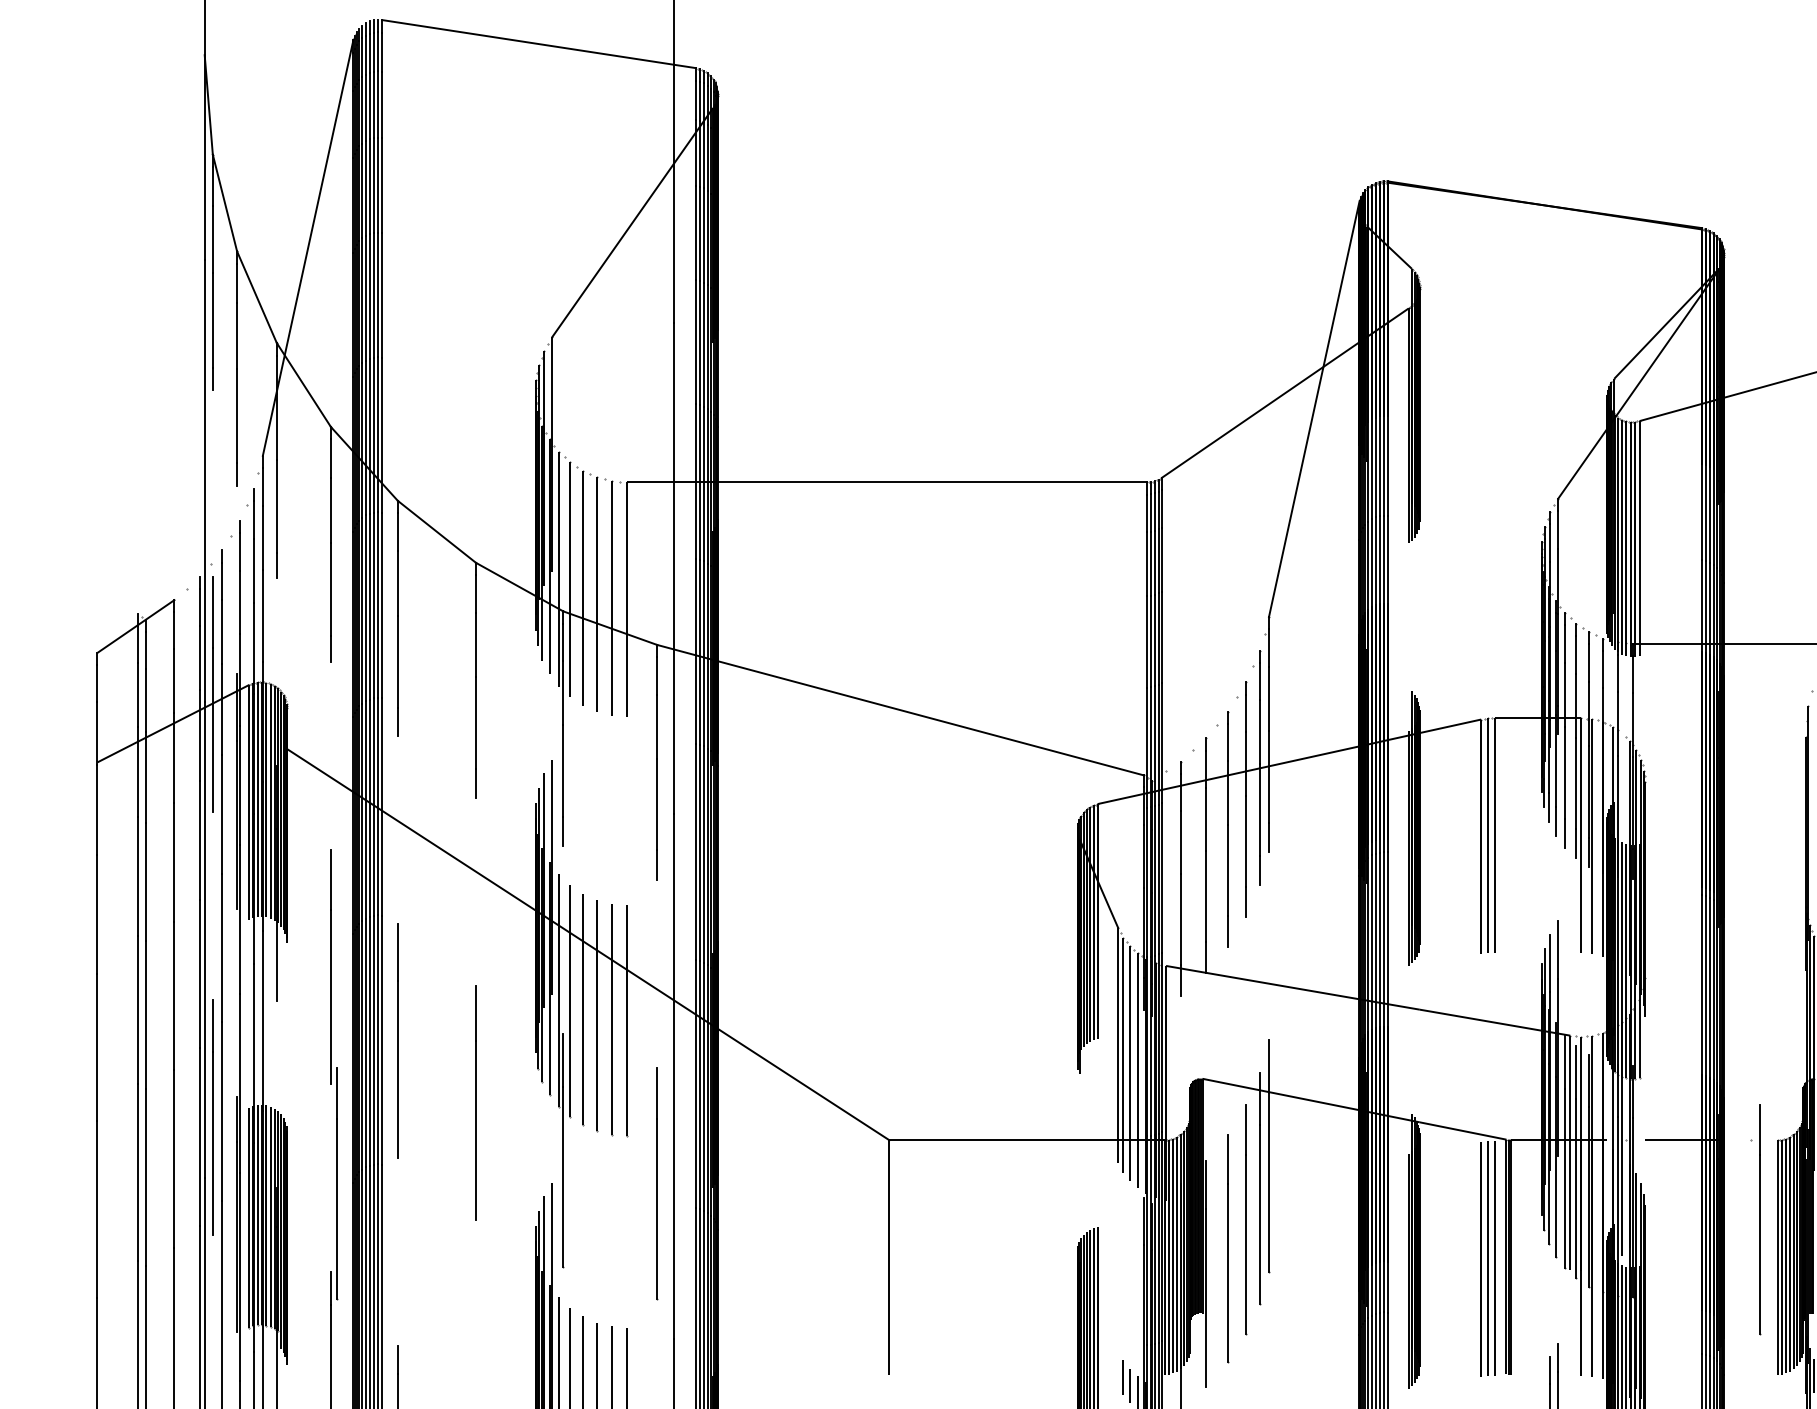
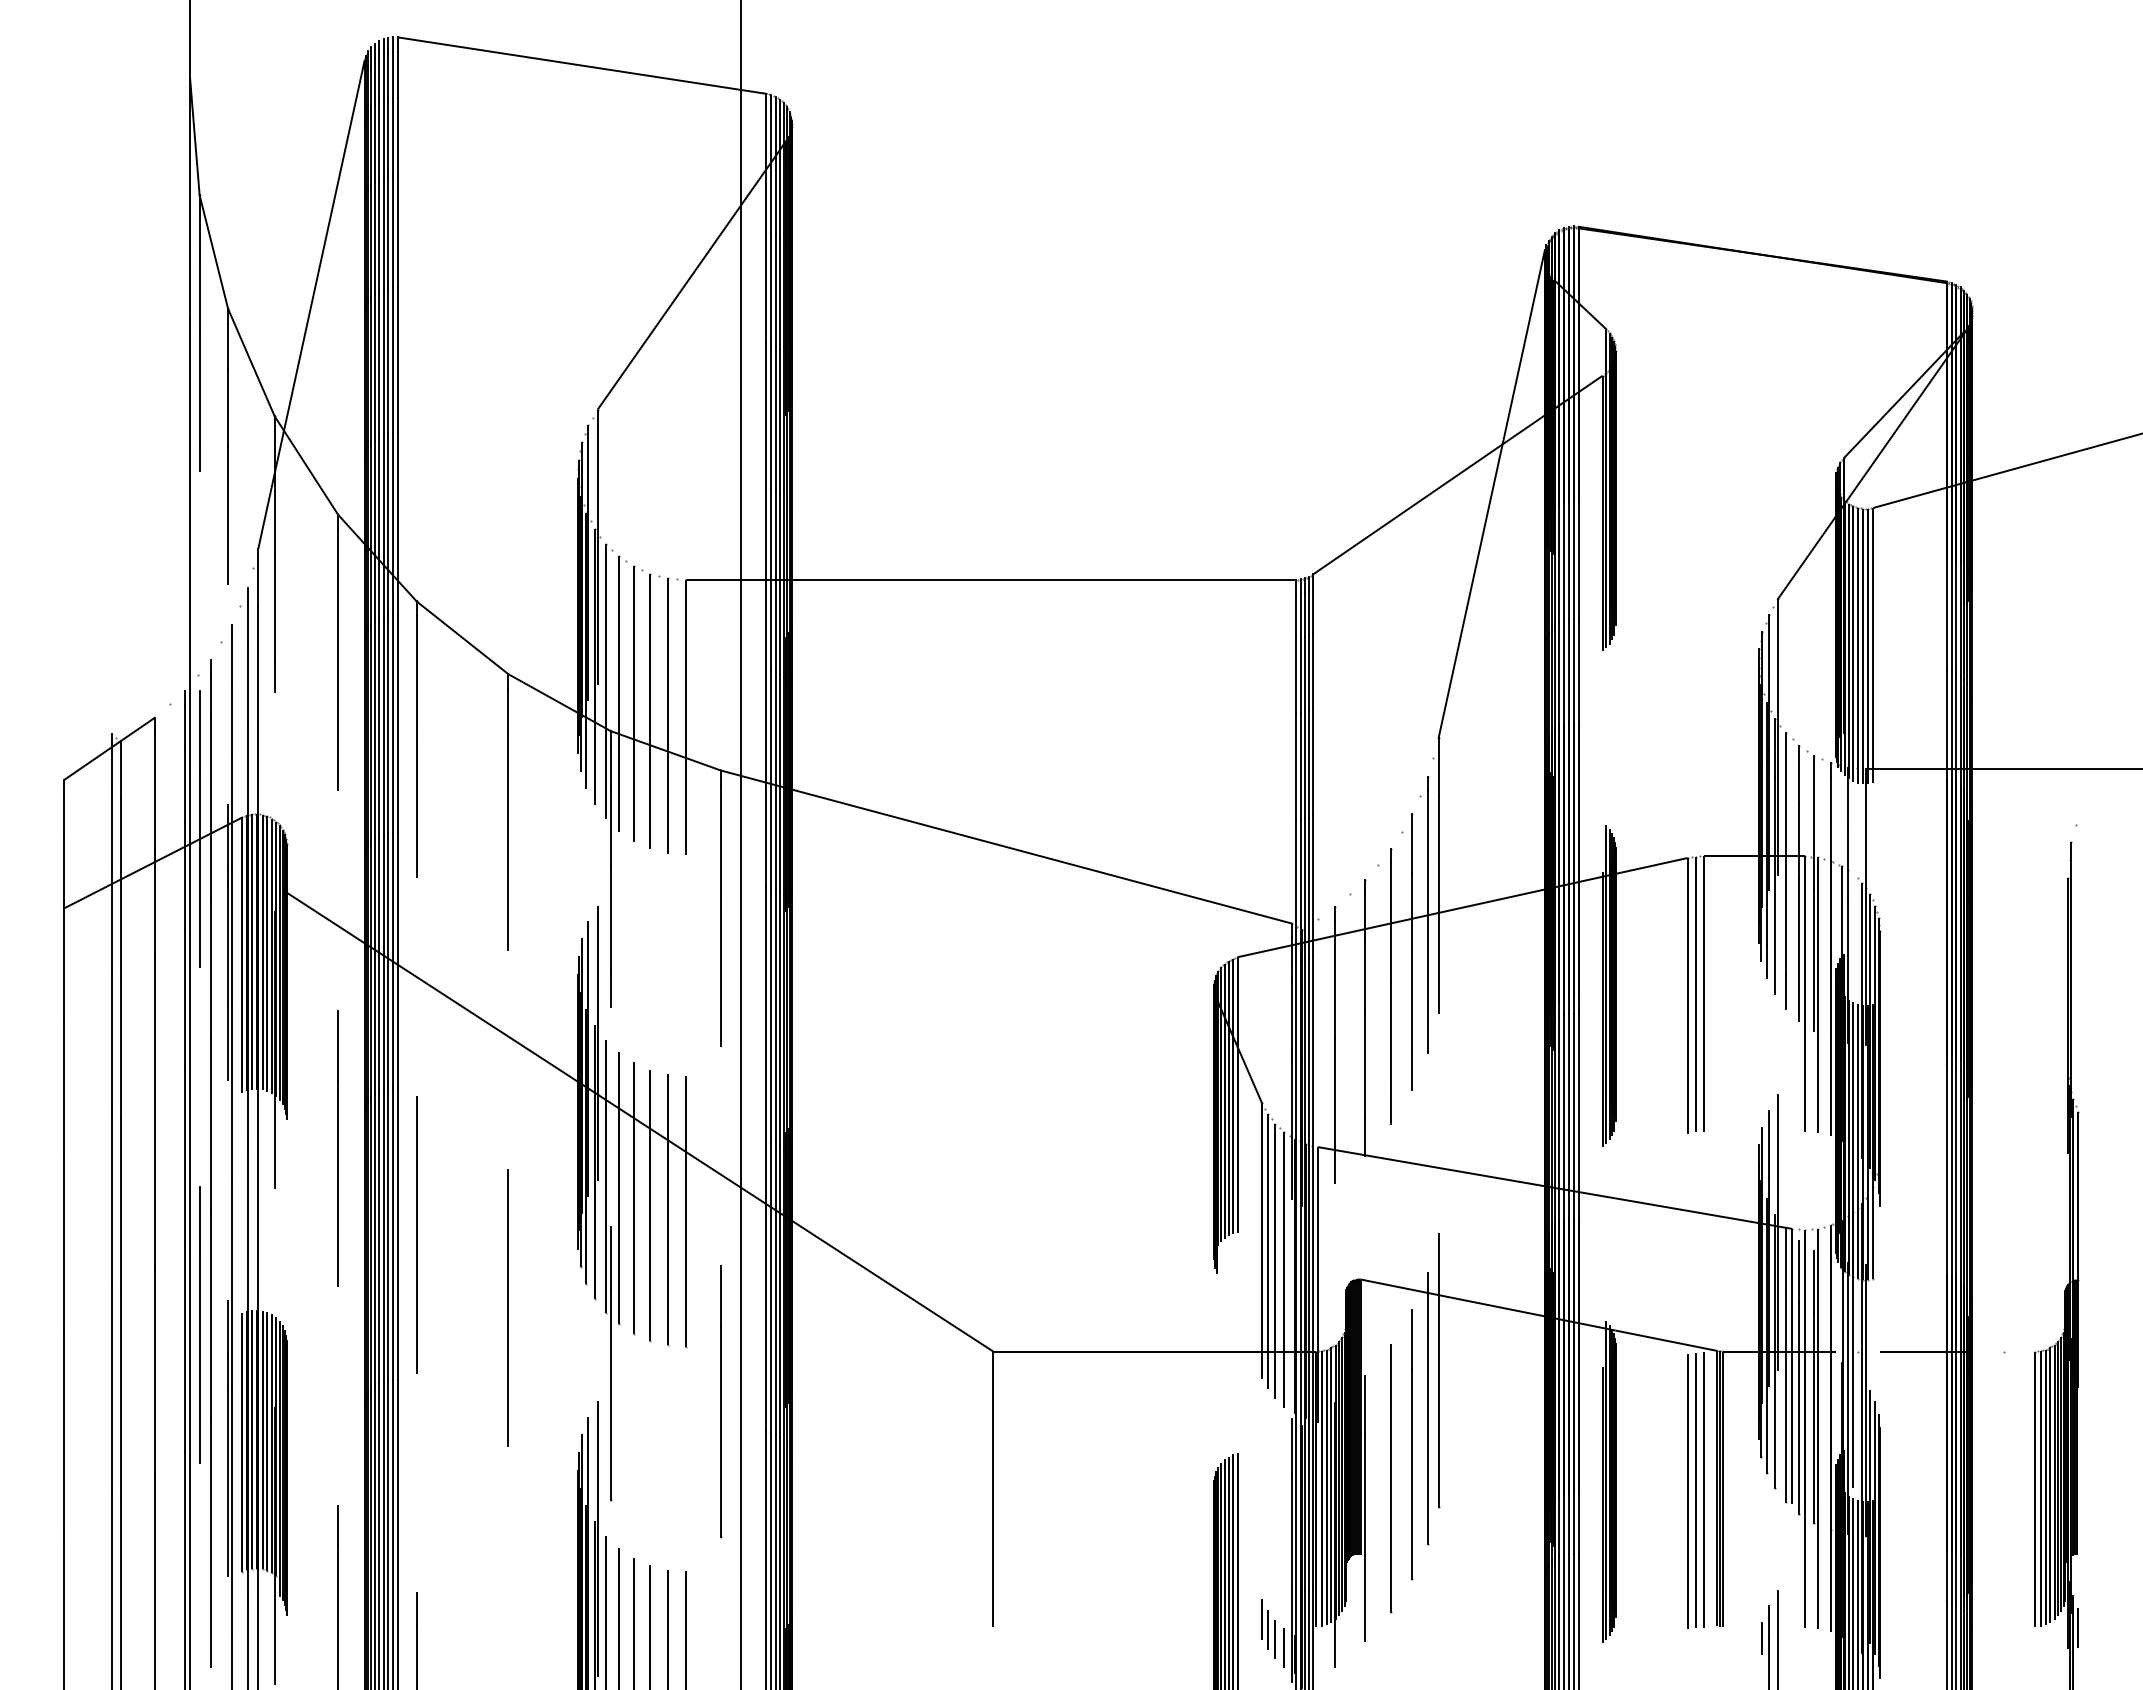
line: (337, 1182) -> (345, 1401), removed
line: (1760, 1219) -> (2015, 1444), removed
line: (1118, 1367) -> (1262, 1618), added
line: (1545, 1384) -> (1762, 1638), added

